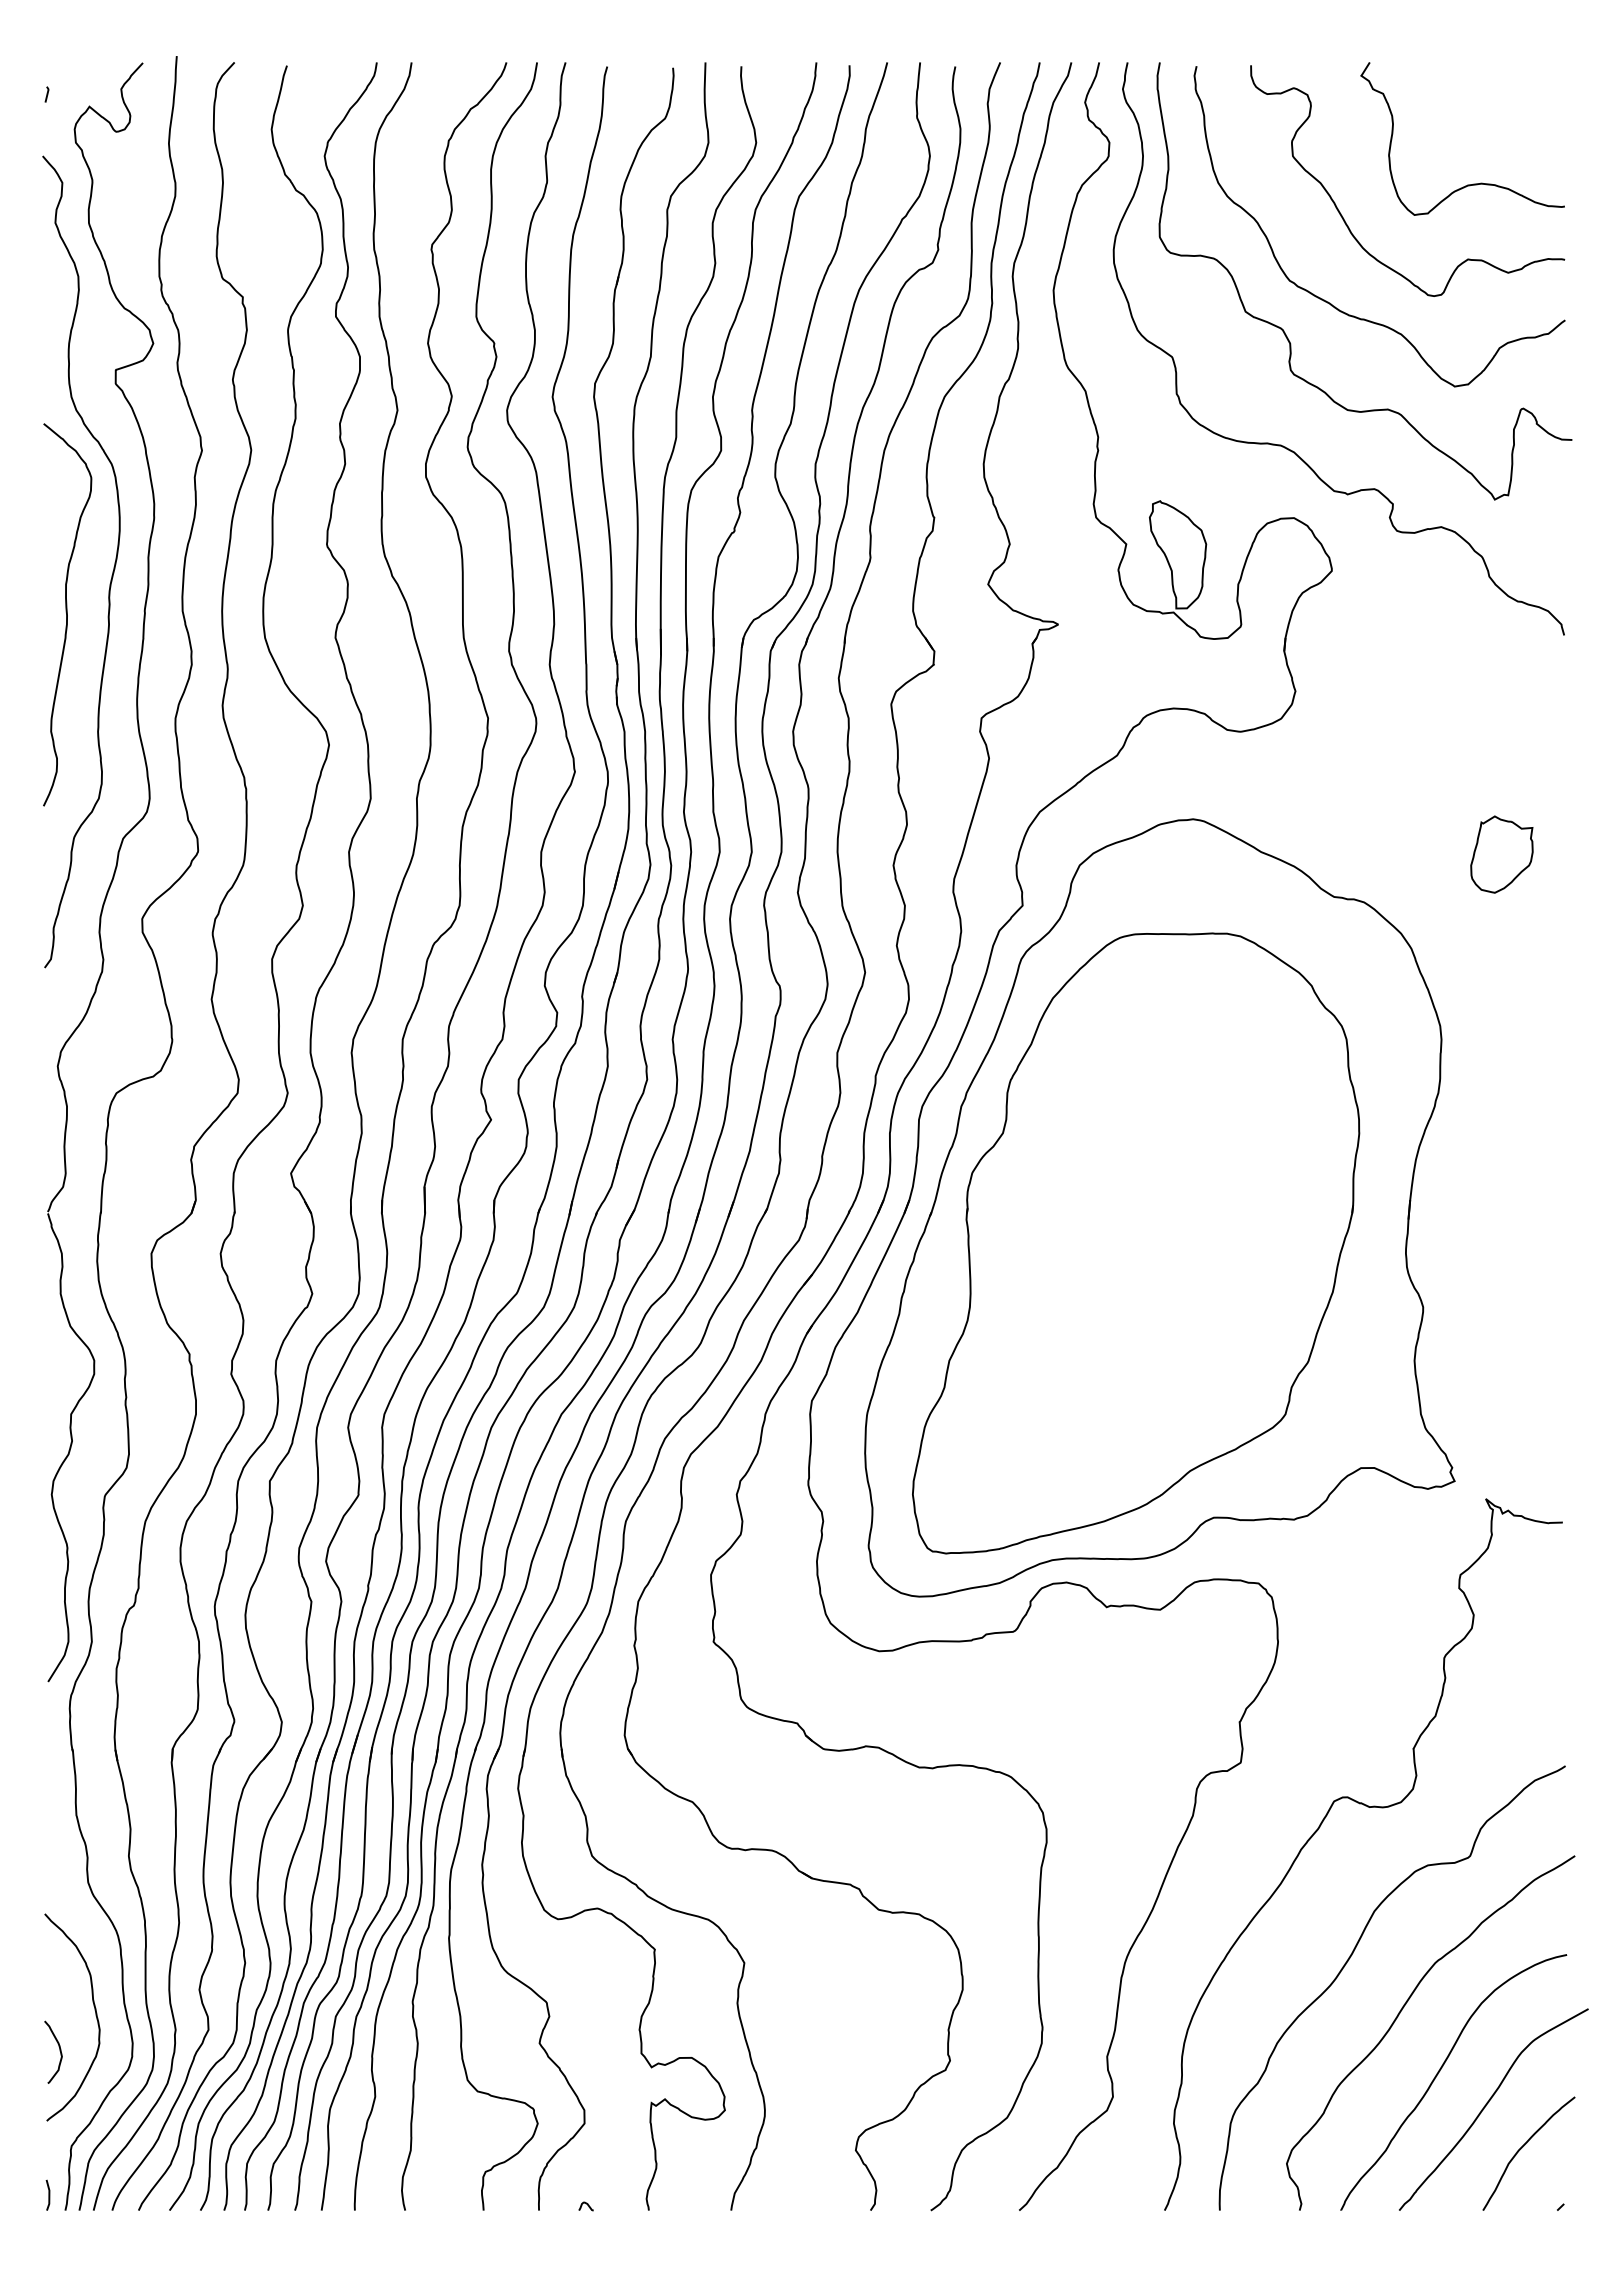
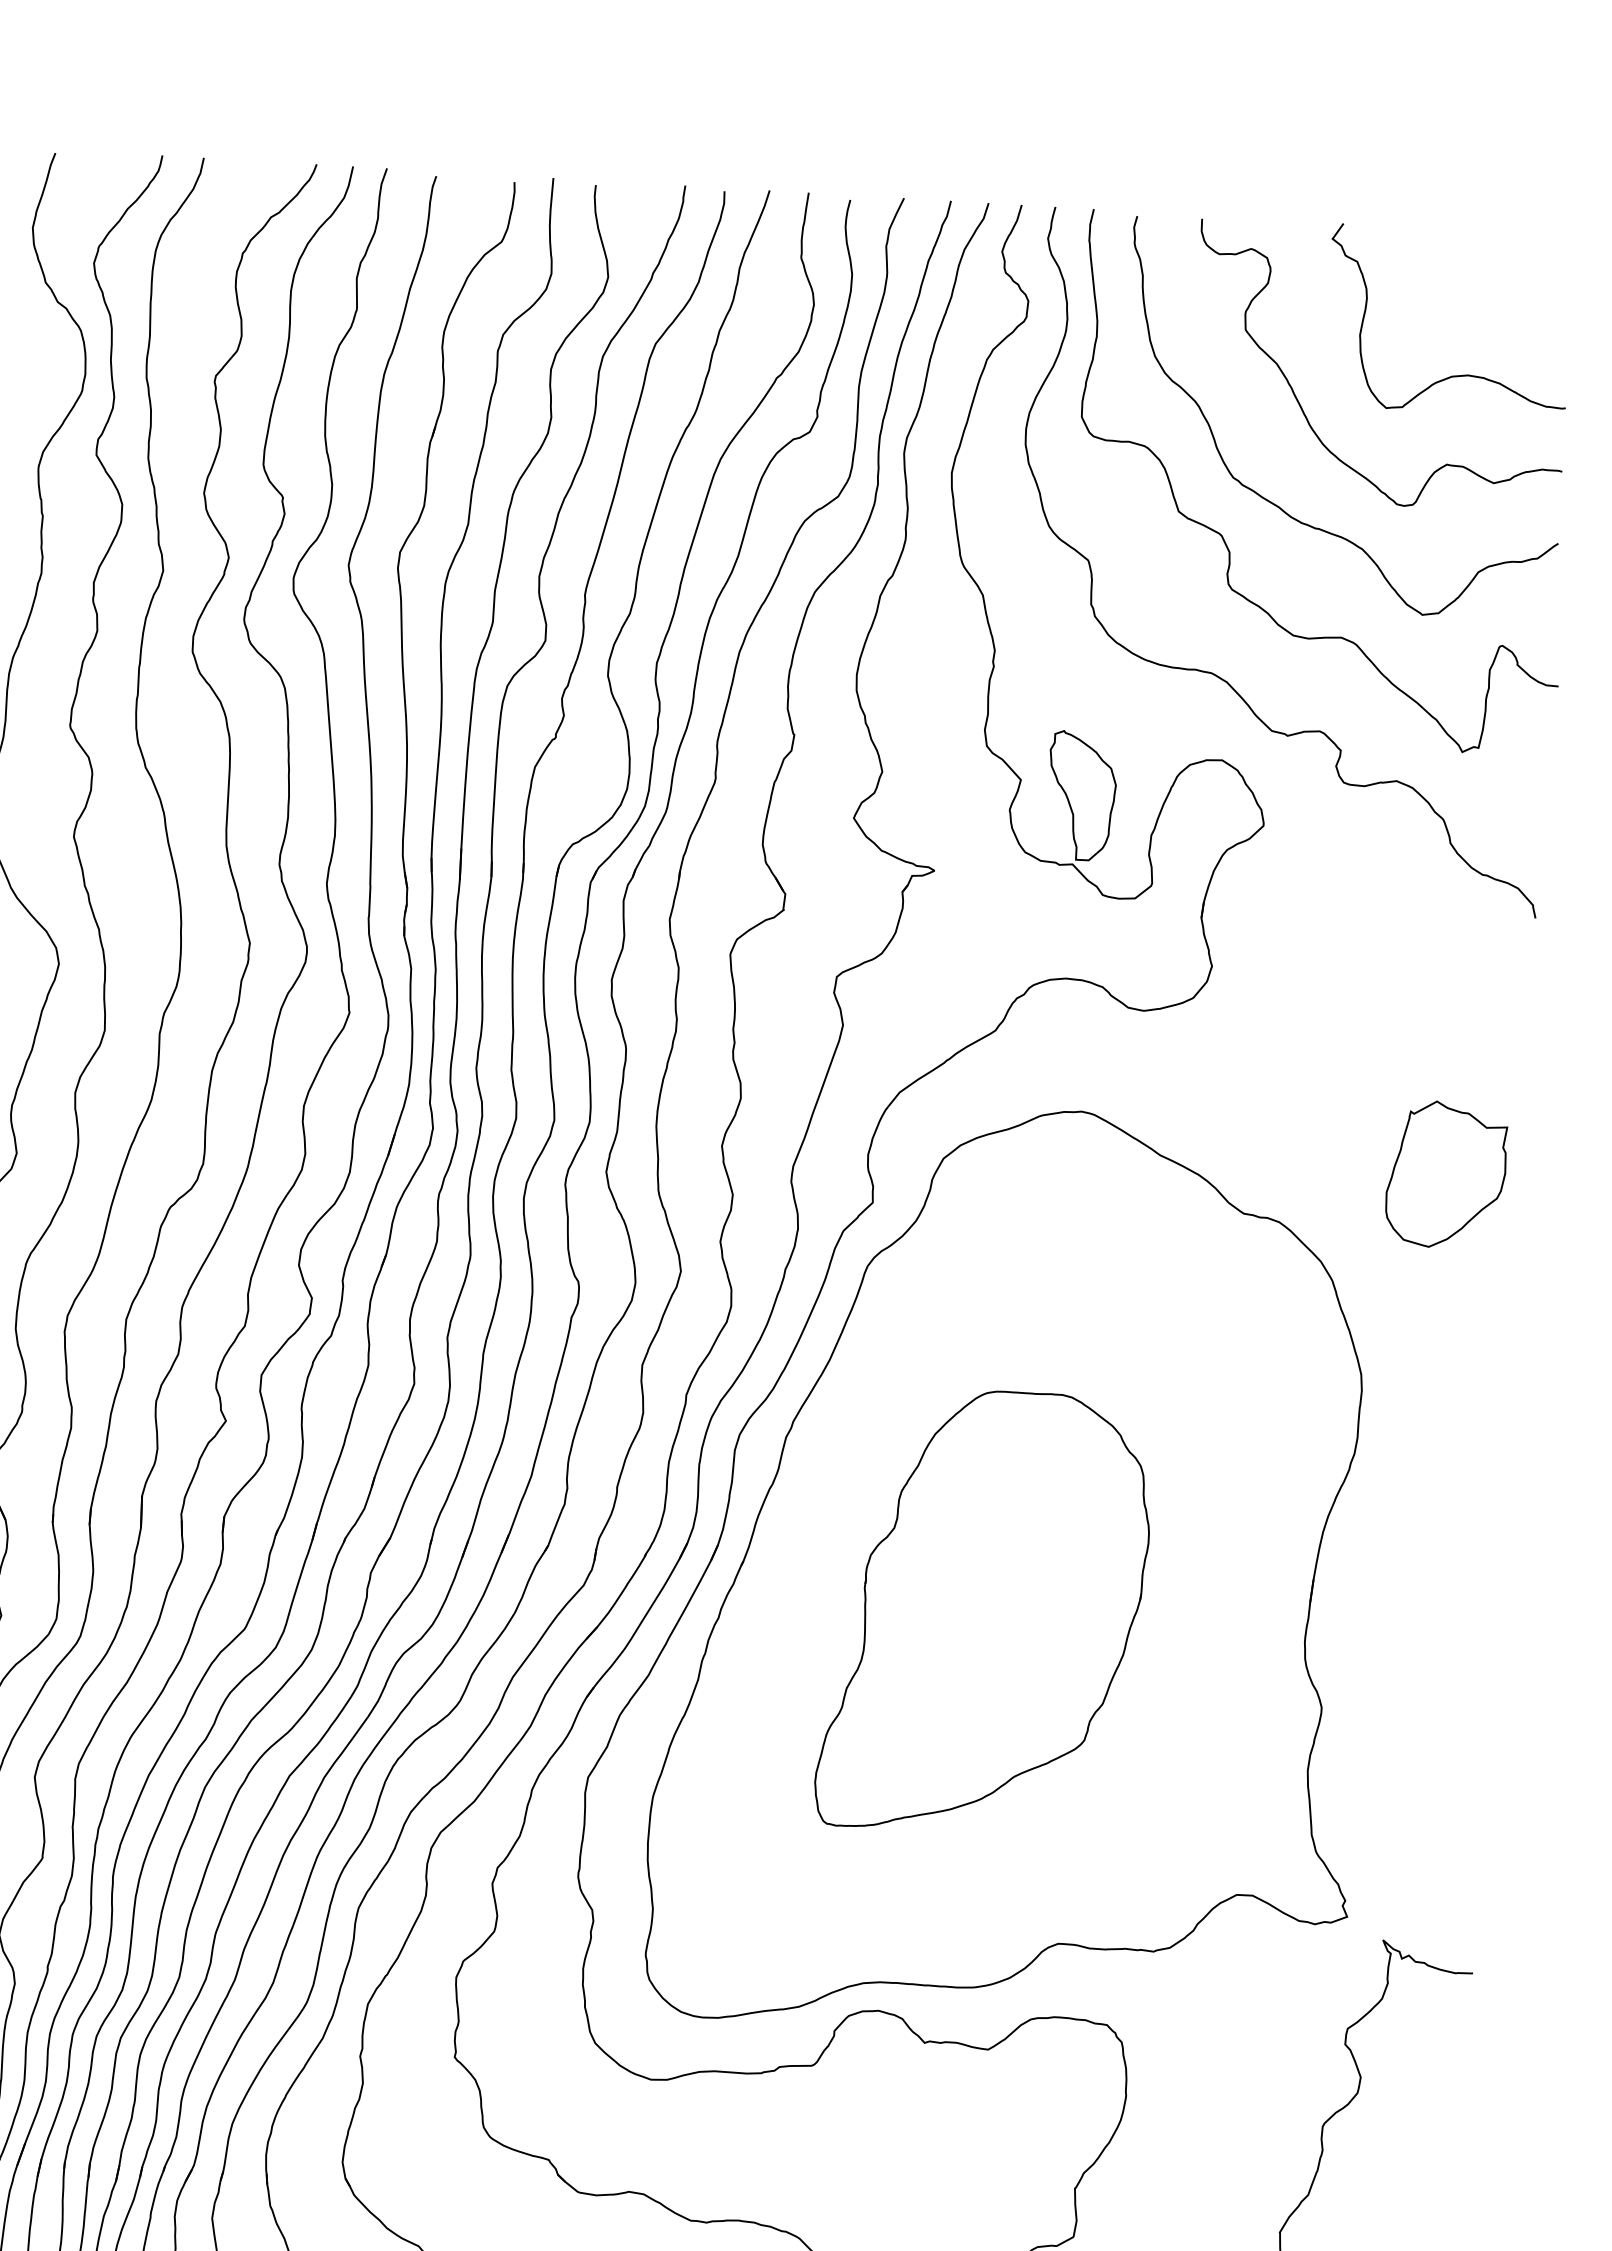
part: (1501, 854) -> (1445, 1174), size x1.6
part: (1136, 1243) -> (985, 1612), size x0.6

